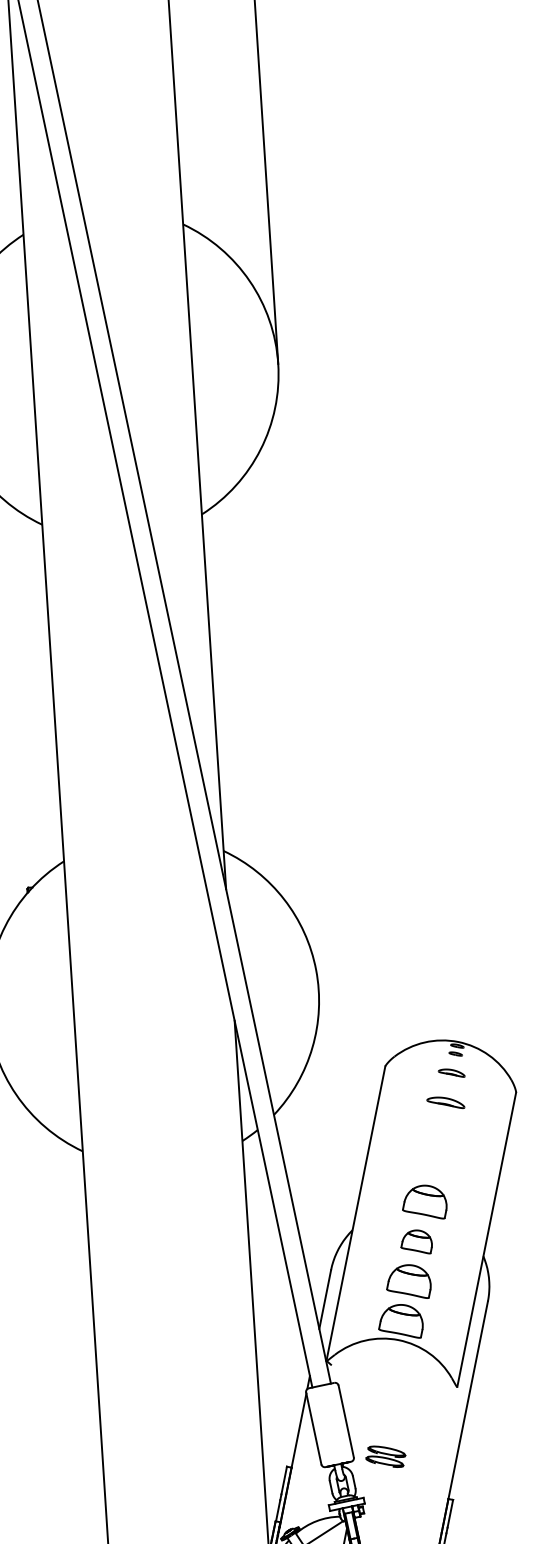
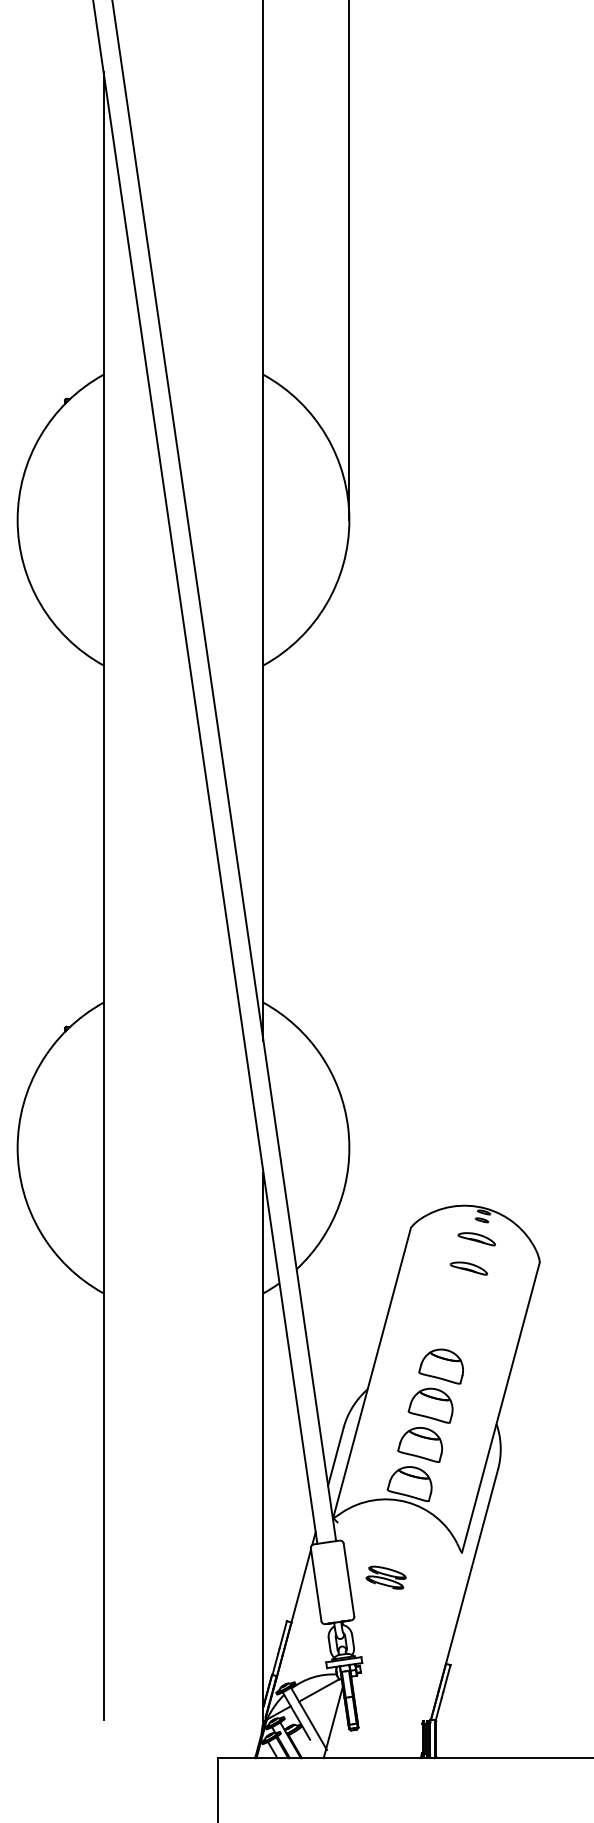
part: (451, 1073) -> (476, 1239), size x1.43
part: (416, 1242) -> (430, 1405), size x1.43
part: (385, 1456) -> (385, 1577), moved

